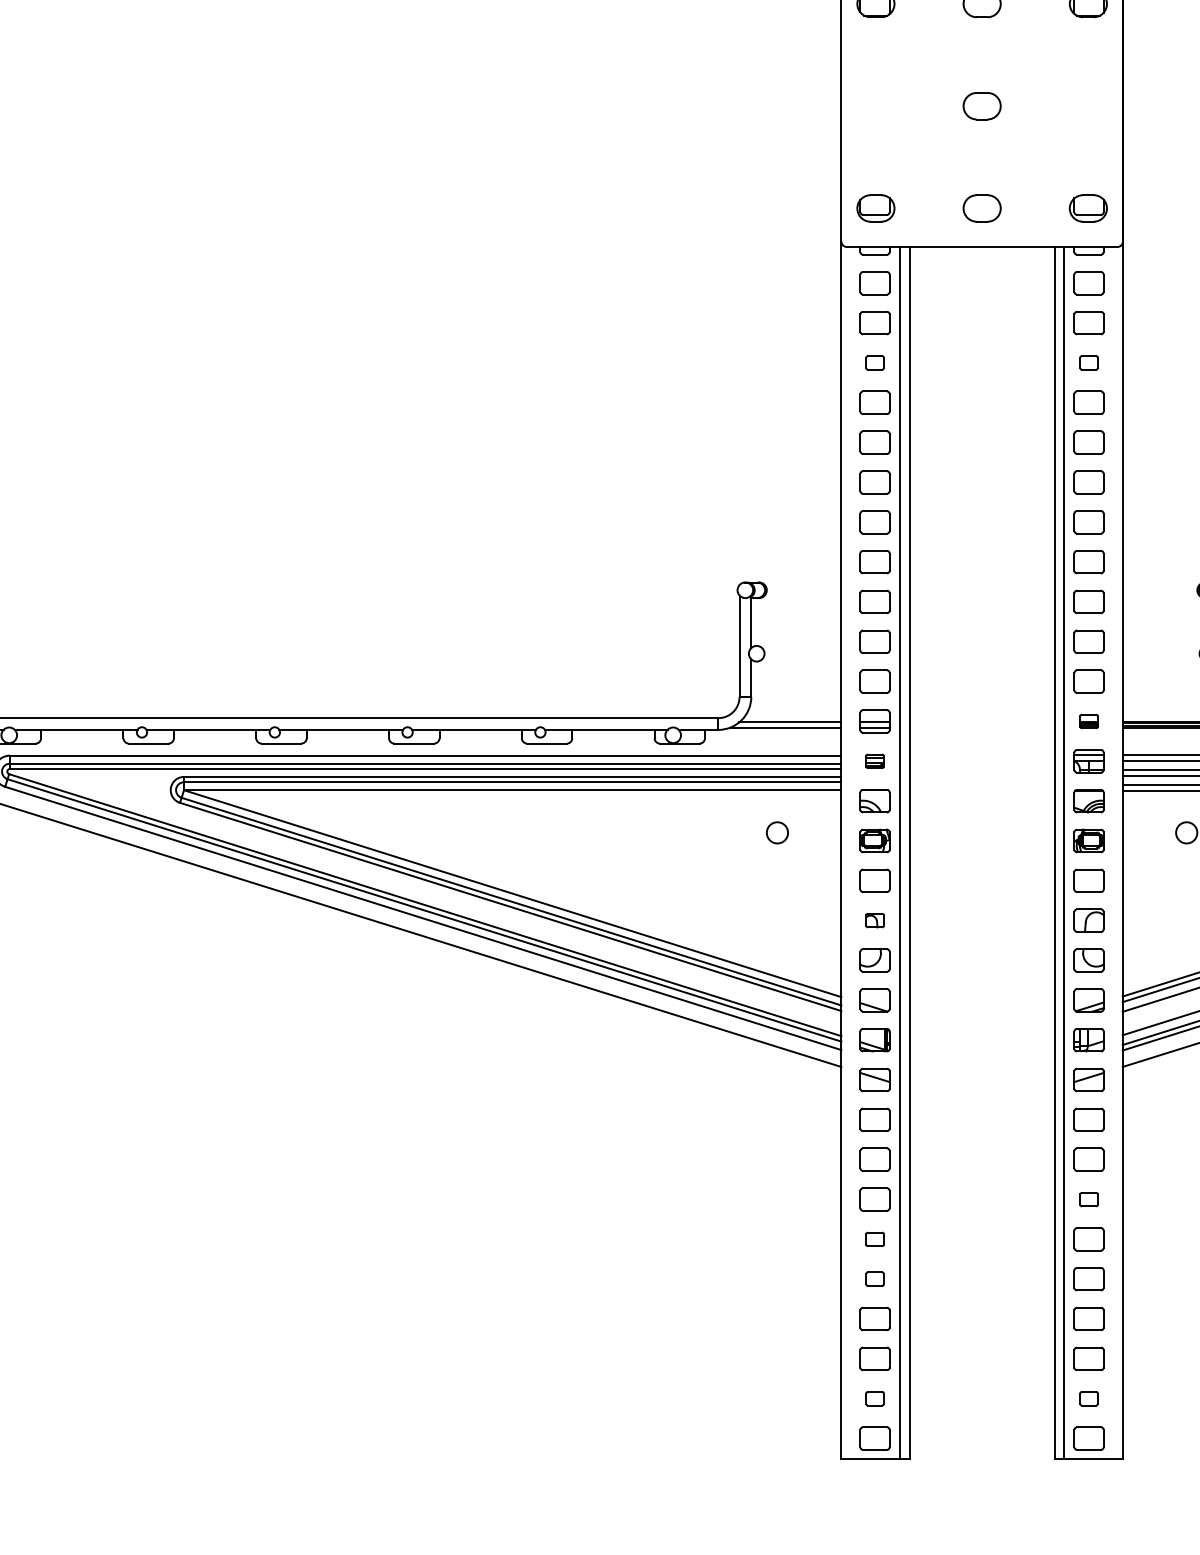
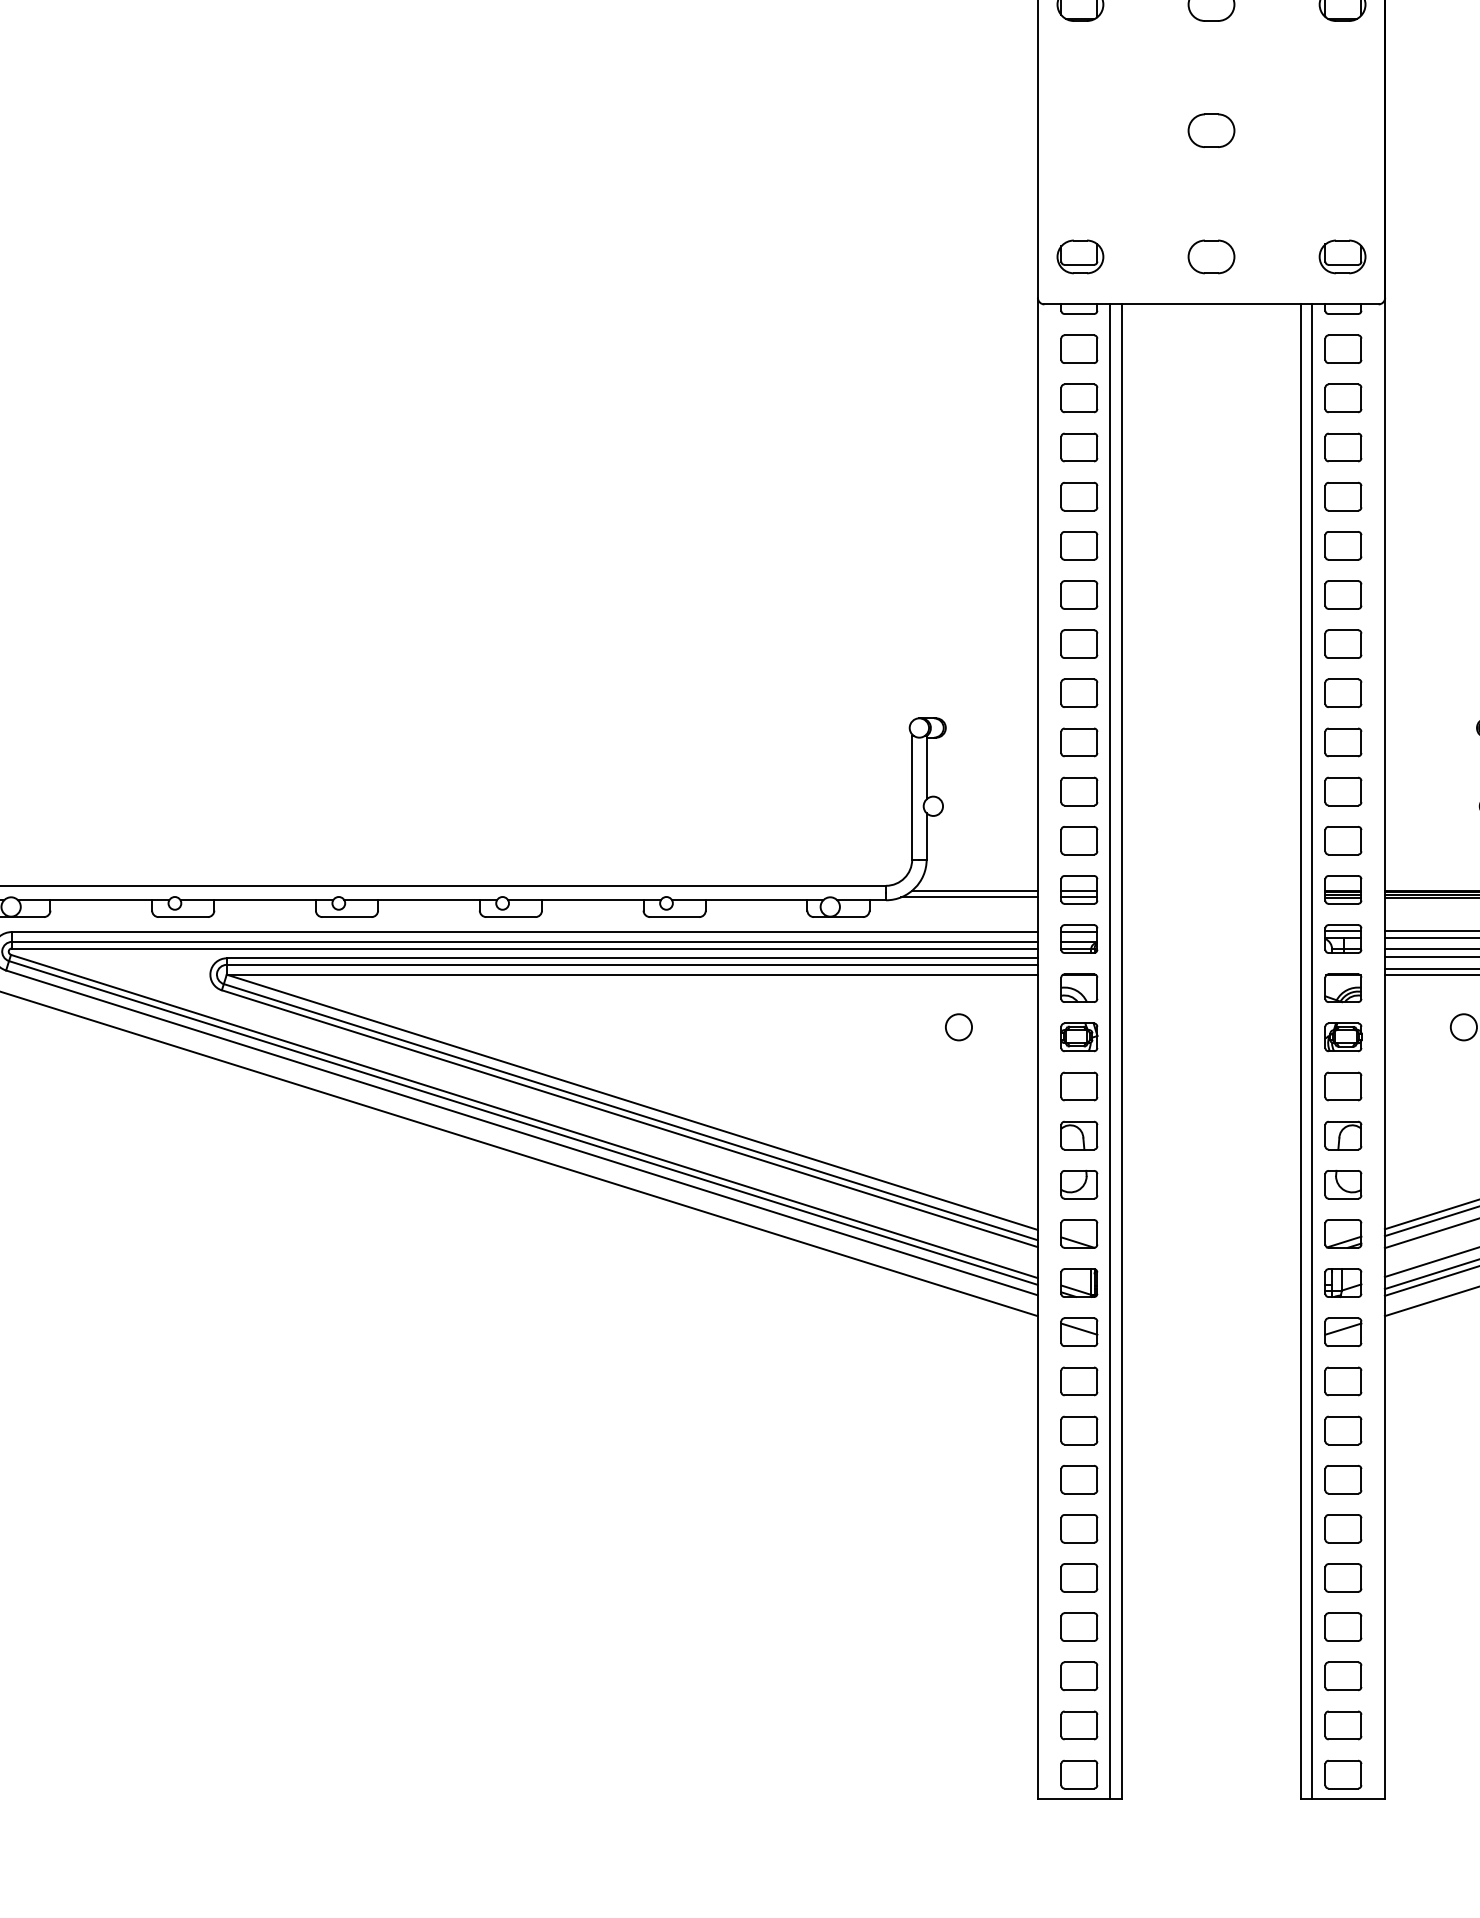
part: (875, 362) -> (1079, 447), size x1.67
part: (1089, 362) -> (1343, 447), size x1.67
part: (1089, 721) -> (1343, 889), size x1.67
part: (875, 760) -> (1079, 938), size x1.67
part: (875, 920) -> (1079, 1135), size x1.67
part: (1089, 1199) -> (1343, 1479), size x1.67
part: (875, 1239) -> (1079, 1528), size x1.67
part: (875, 1278) -> (1079, 1577), size x1.67
part: (875, 1398) -> (1079, 1725), size x1.67
part: (1089, 1398) -> (1343, 1725), size x1.67

